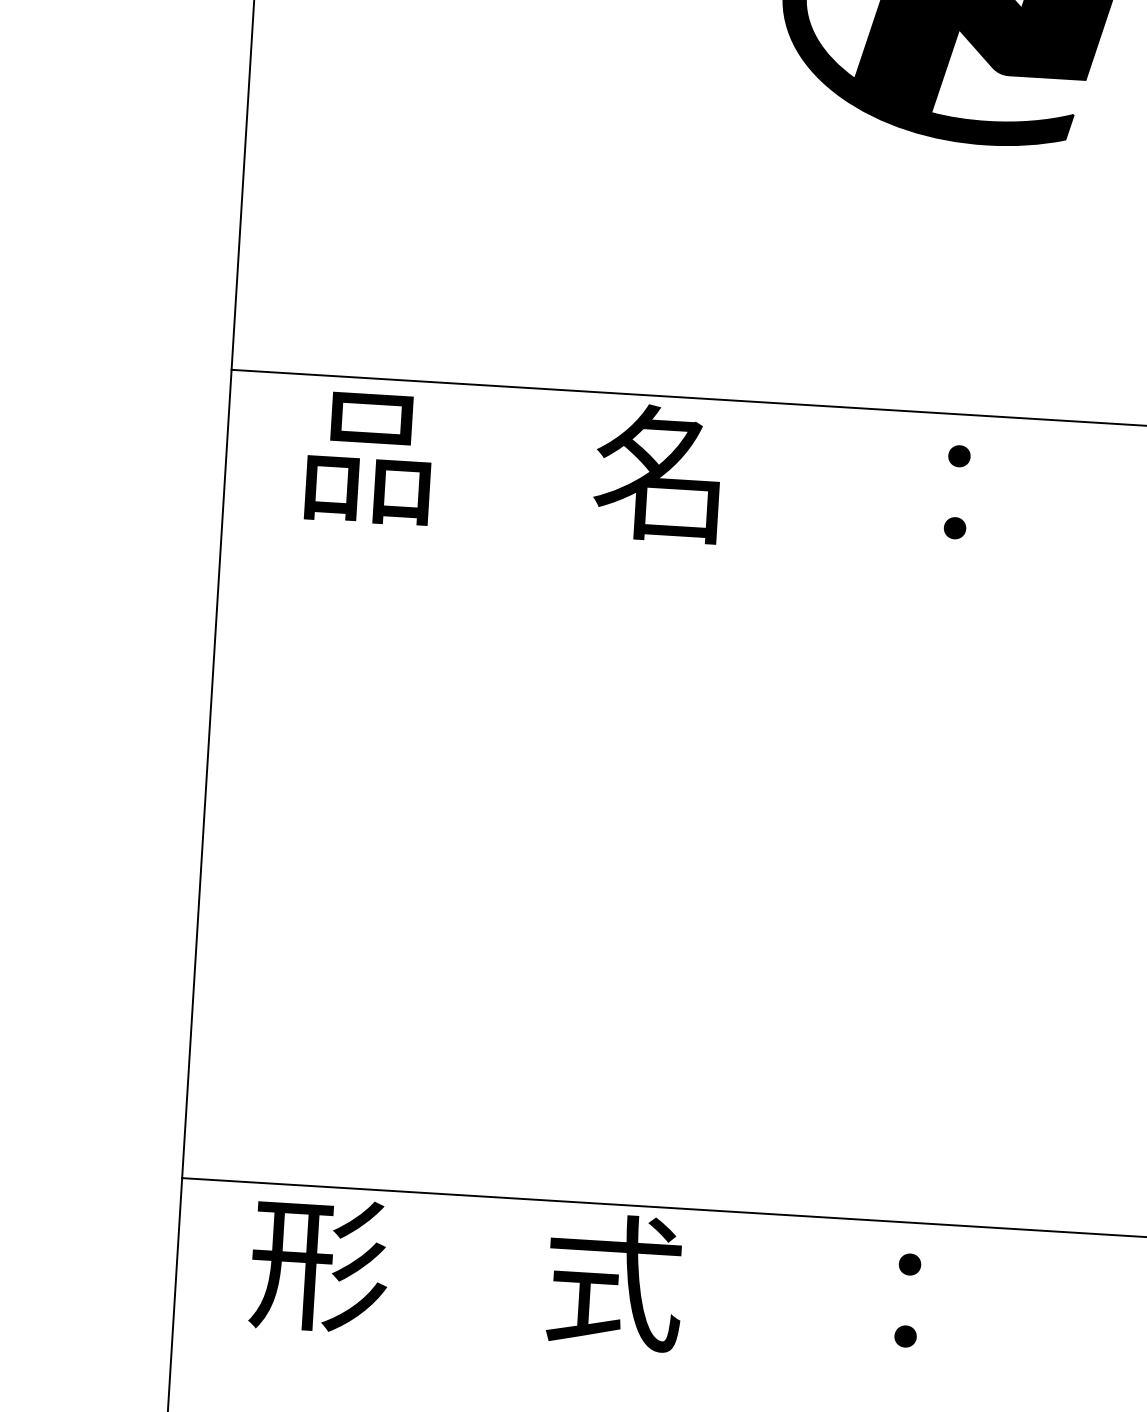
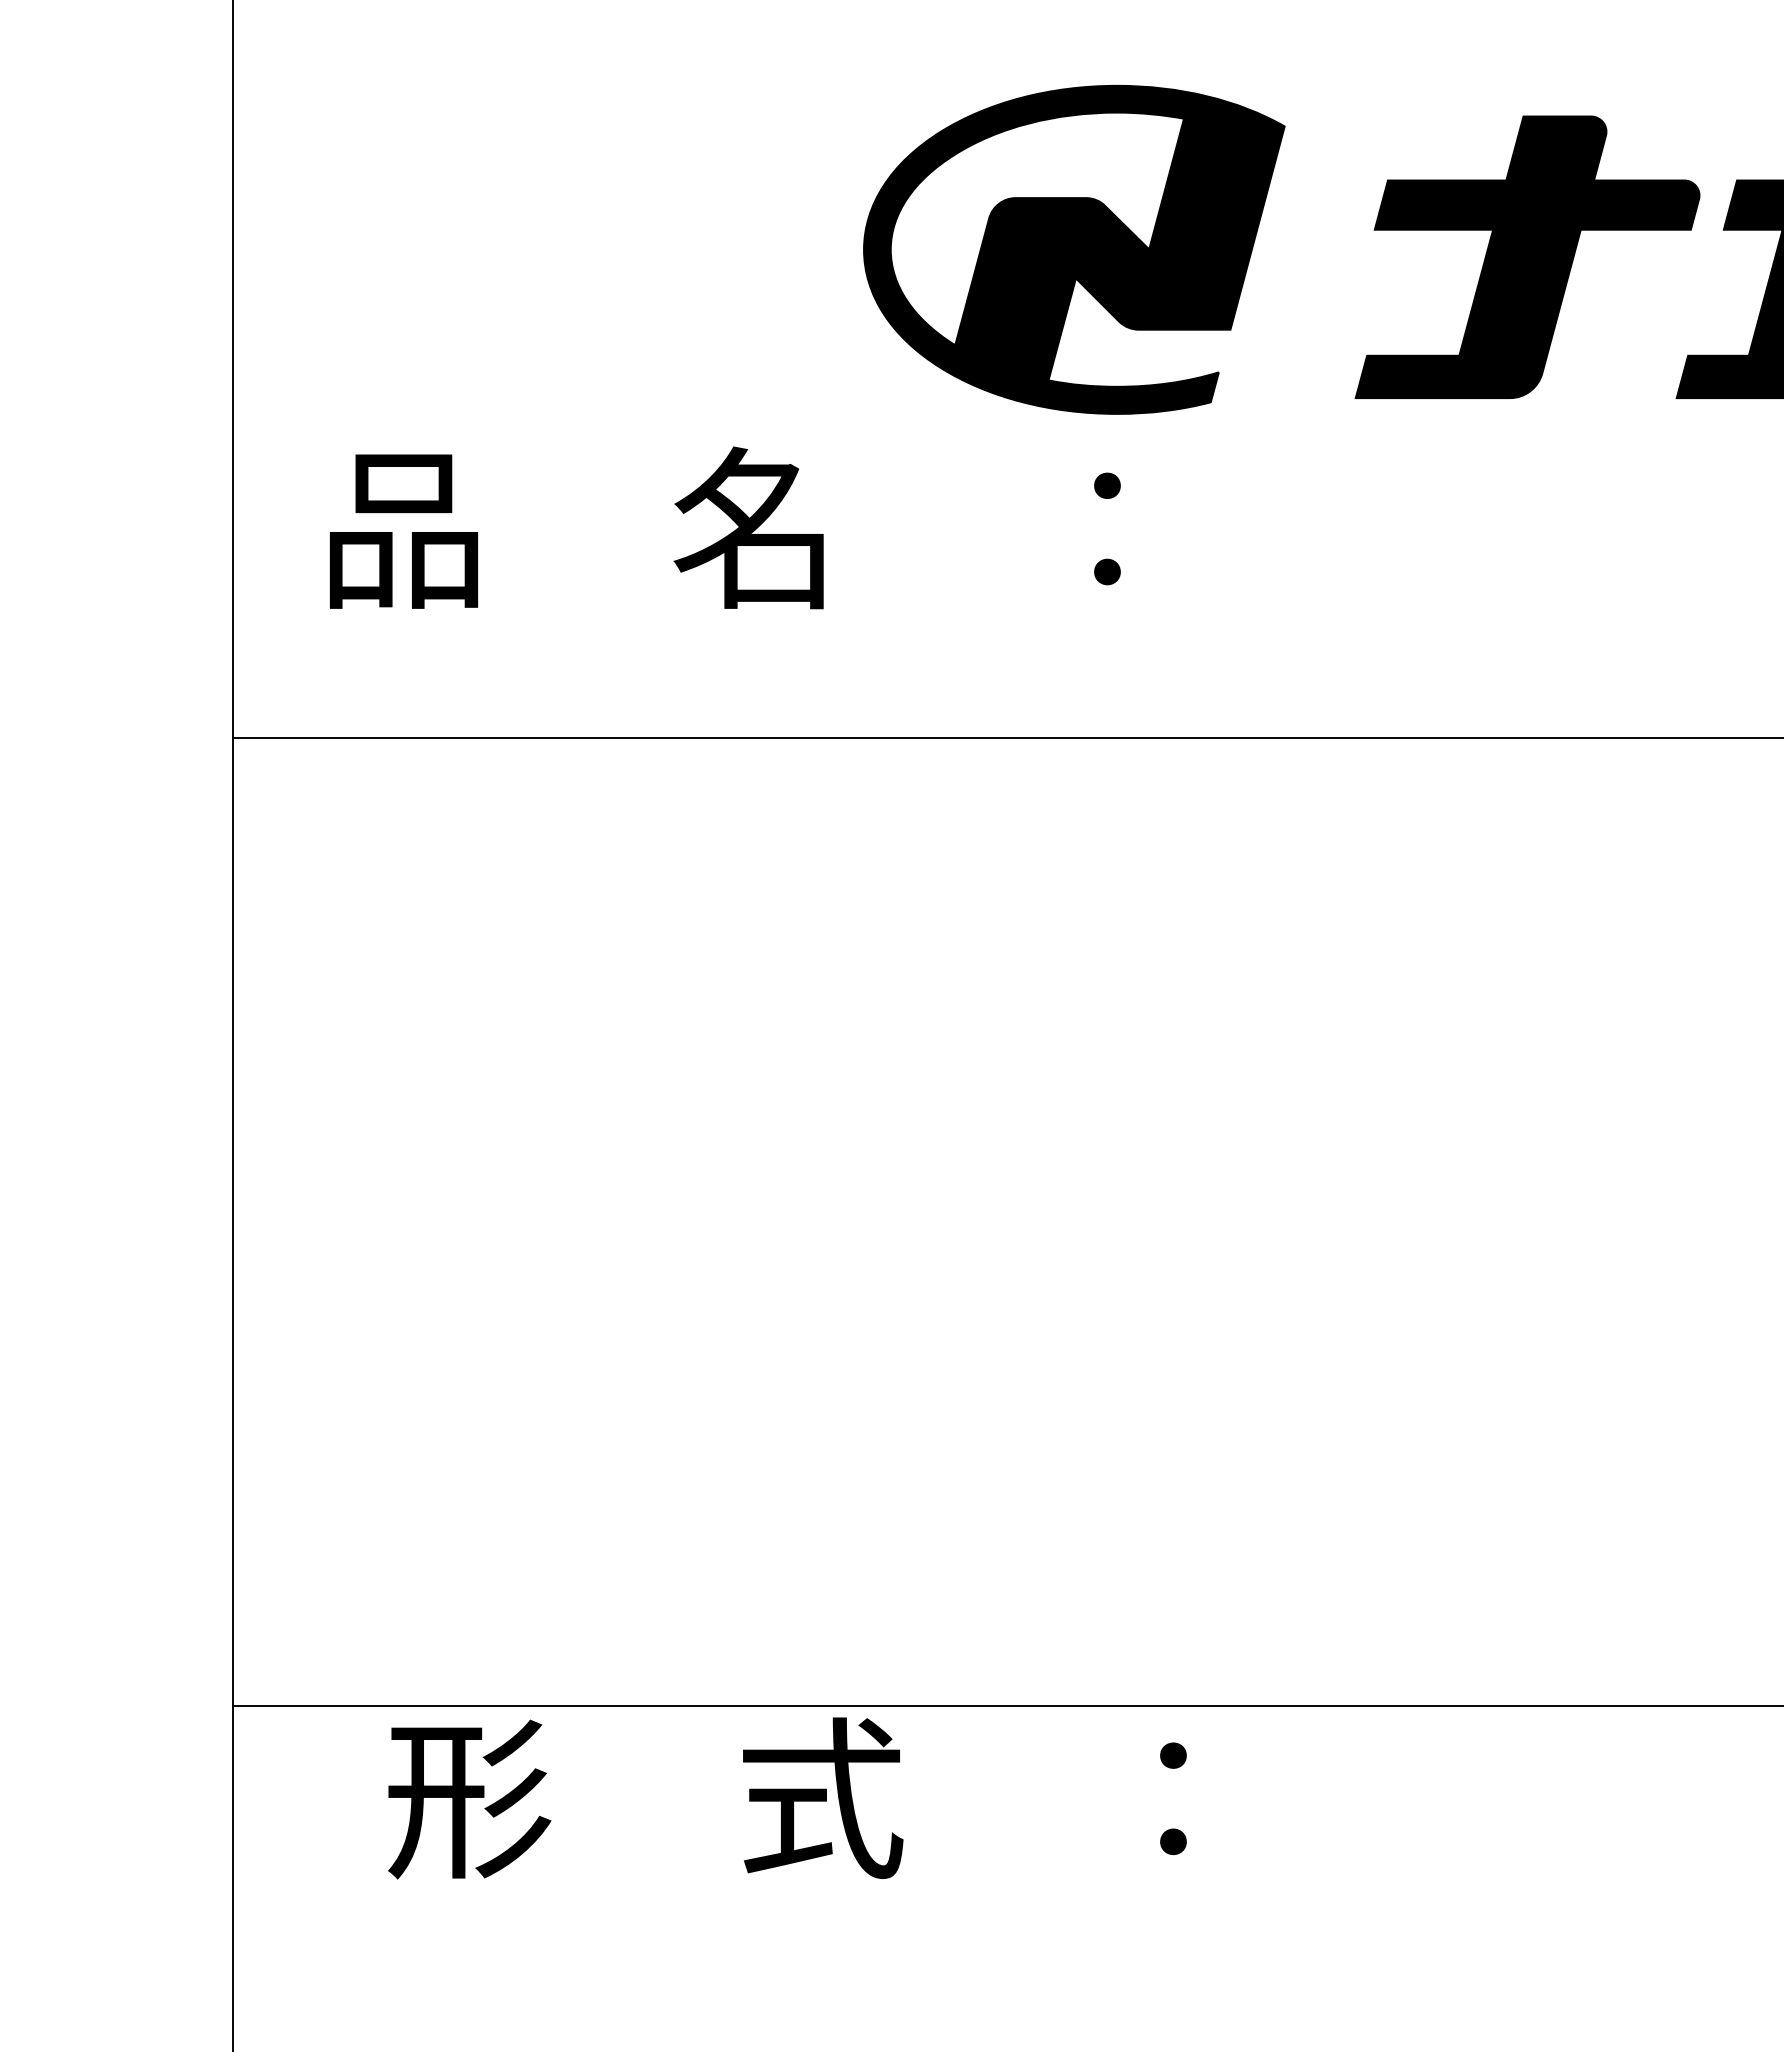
text: (637, 471) -> (724, 527), moved
text: (585, 1280) -> (787, 1798), moved

